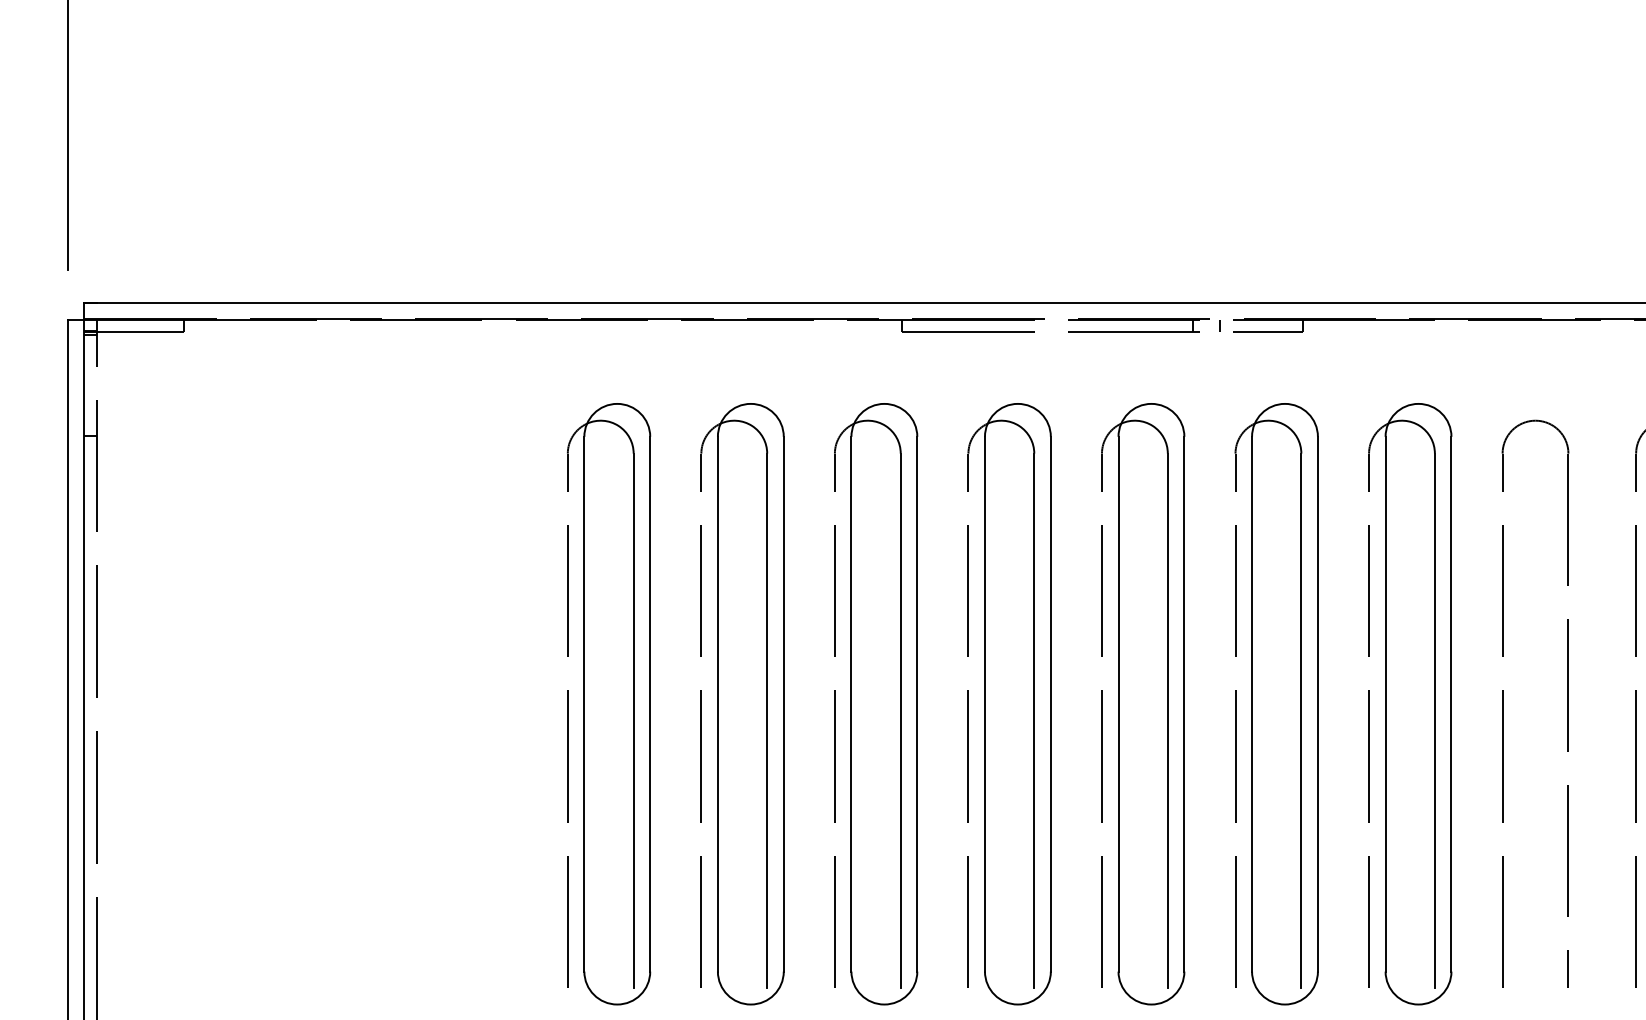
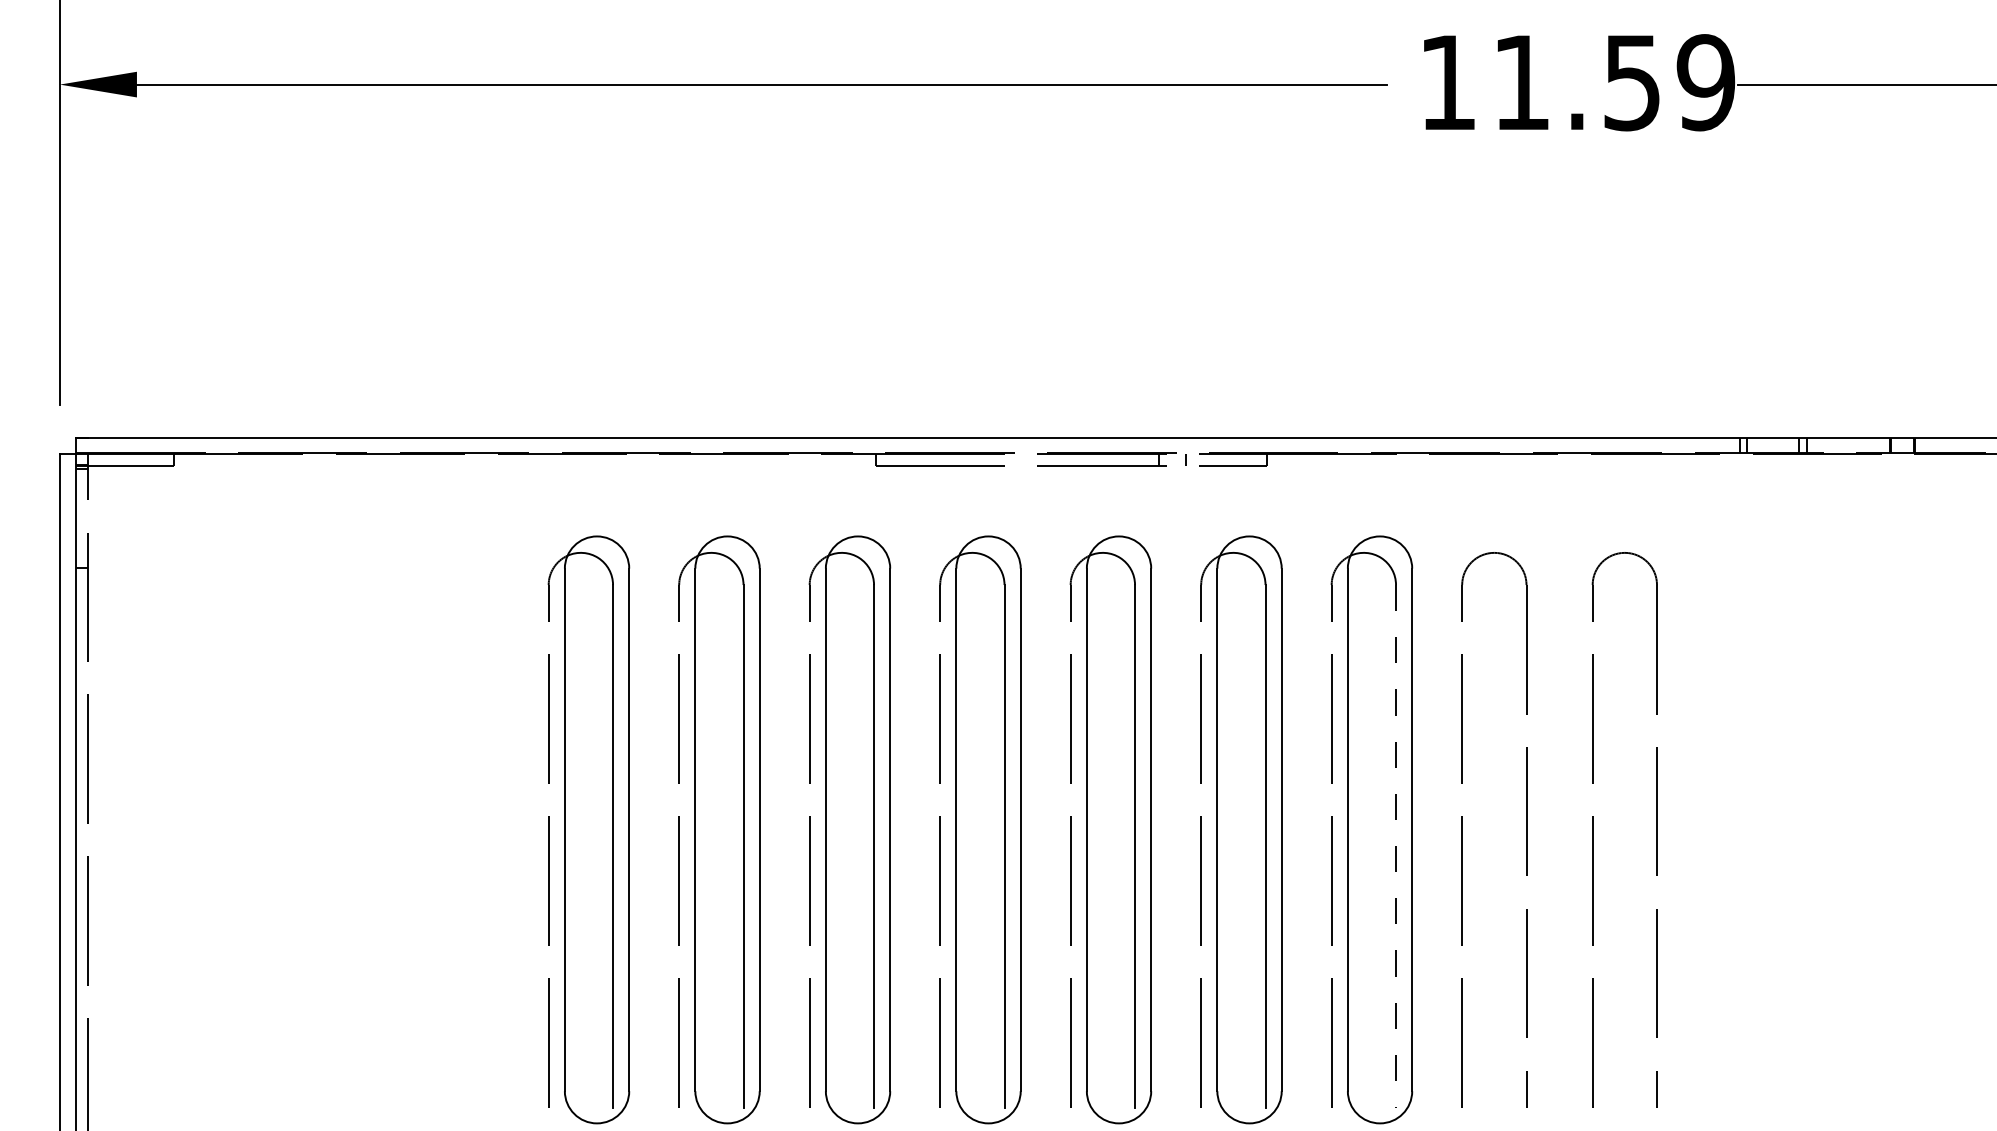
line: (1435, 721) -> (1396, 846), solid -> dashed

